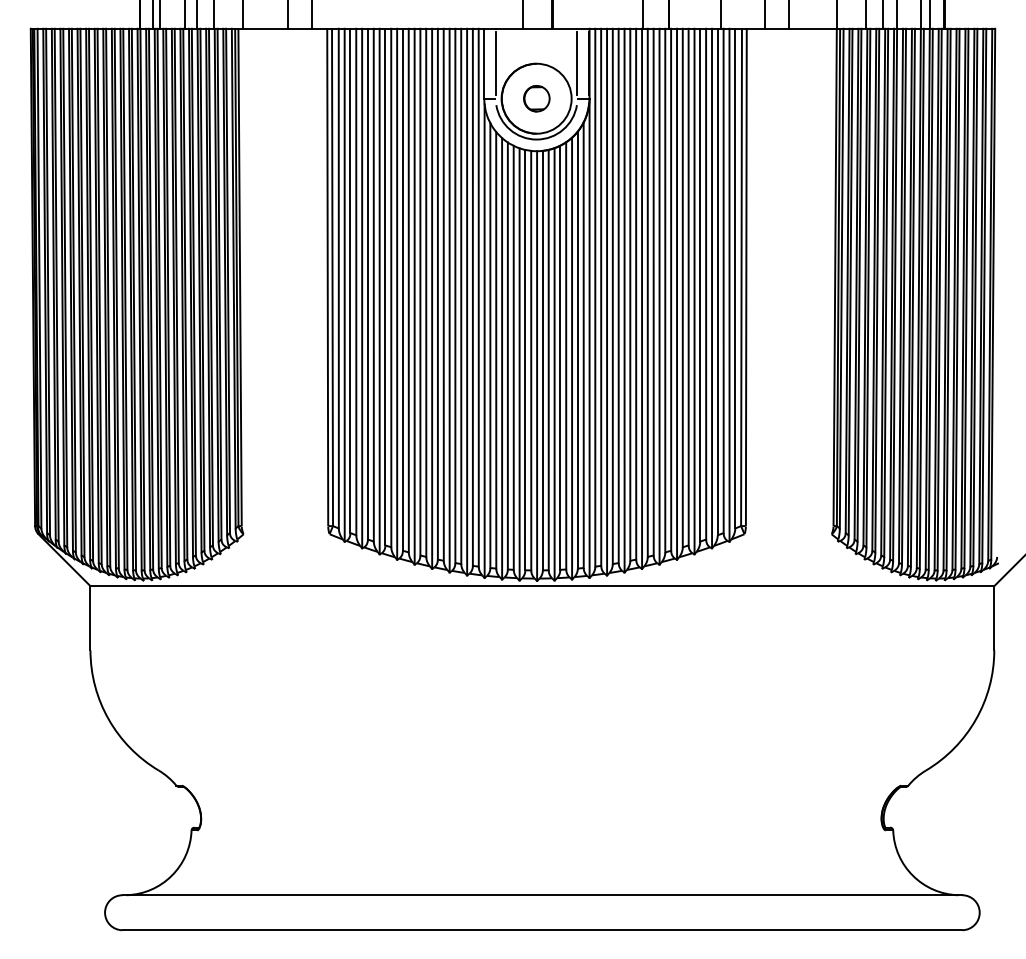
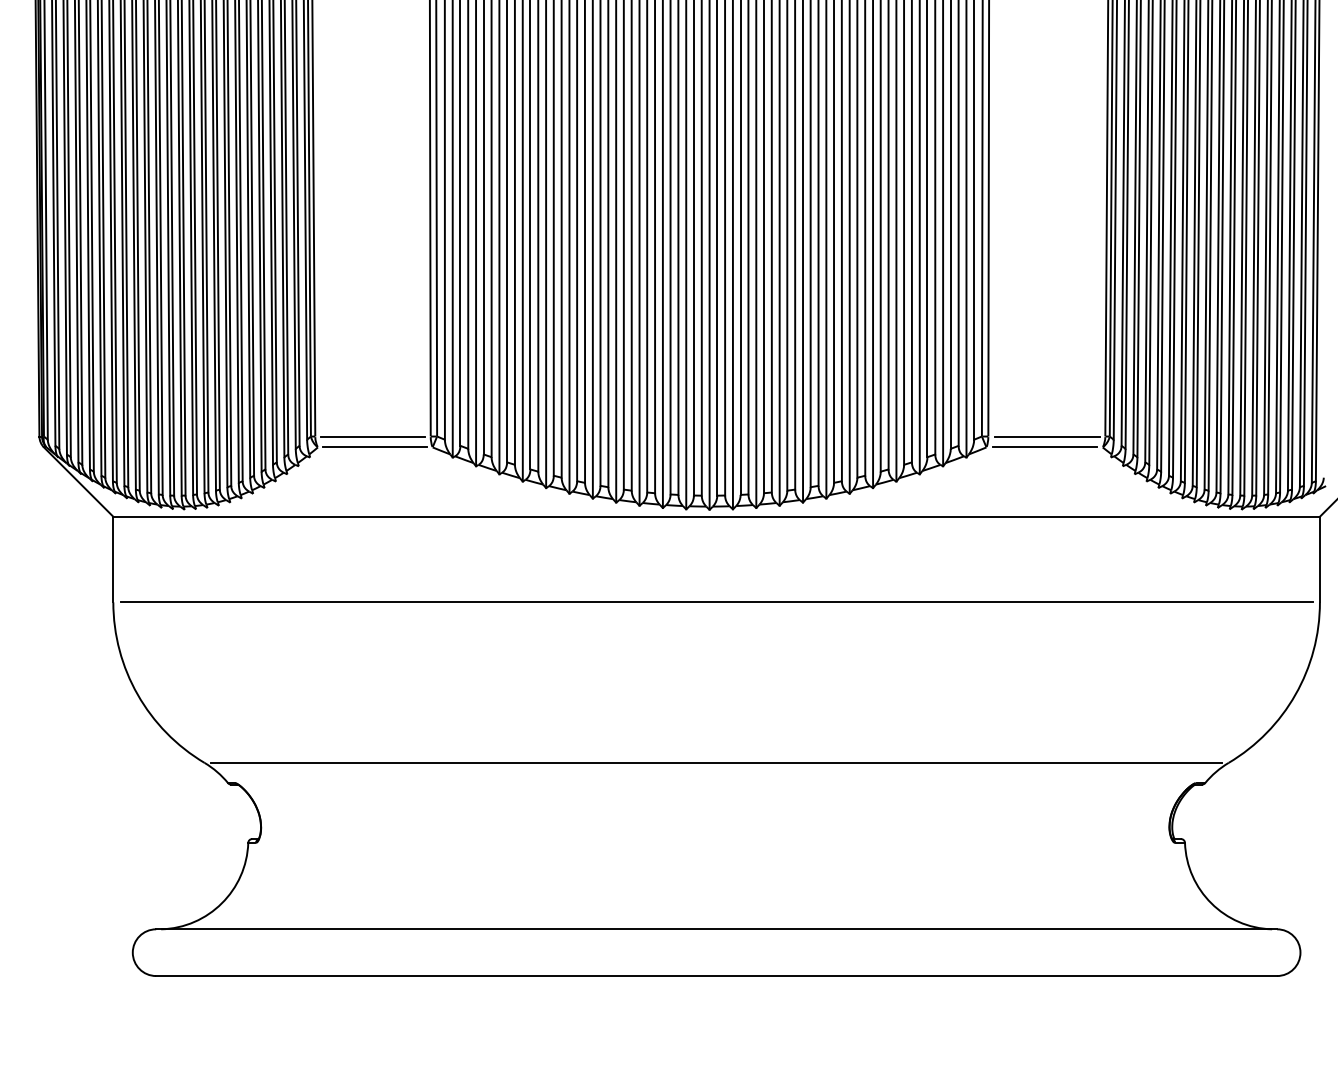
line: (284, 526) -> (372, 437), added
line: (789, 526) -> (1046, 437), added
line: (286, 534) -> (375, 447), added
line: (788, 534) -> (1045, 447), added
line: (542, 650) -> (716, 602), added
line: (542, 770) -> (716, 762), added

